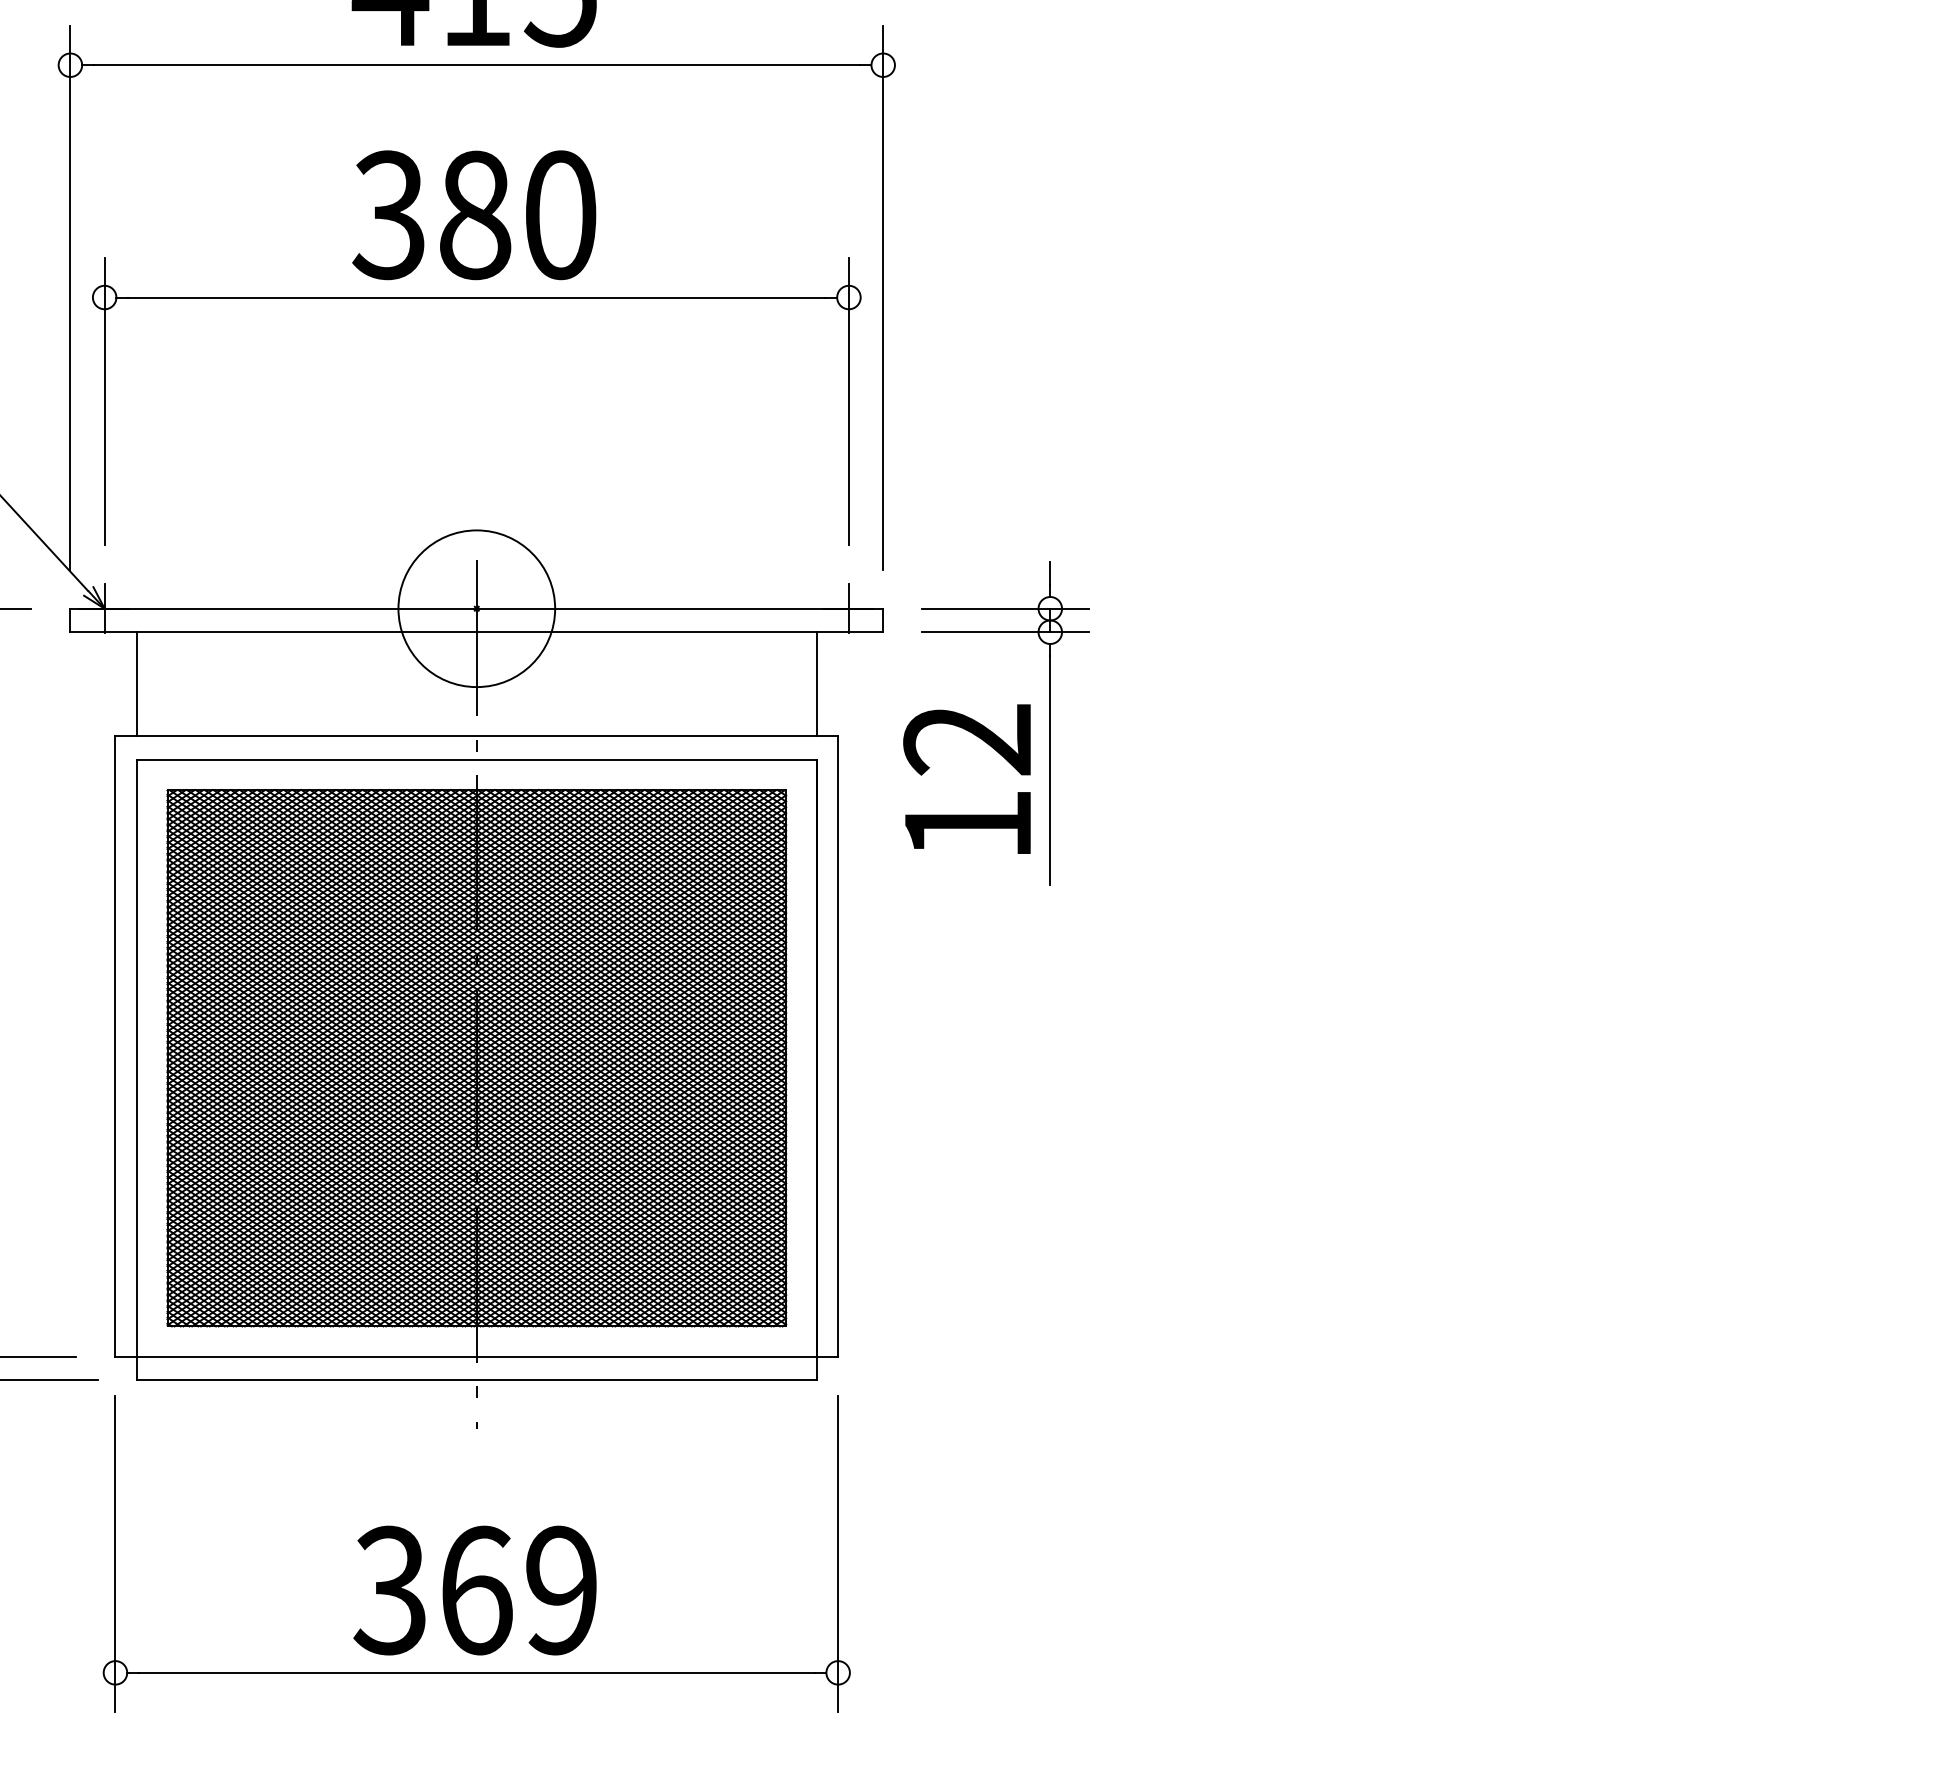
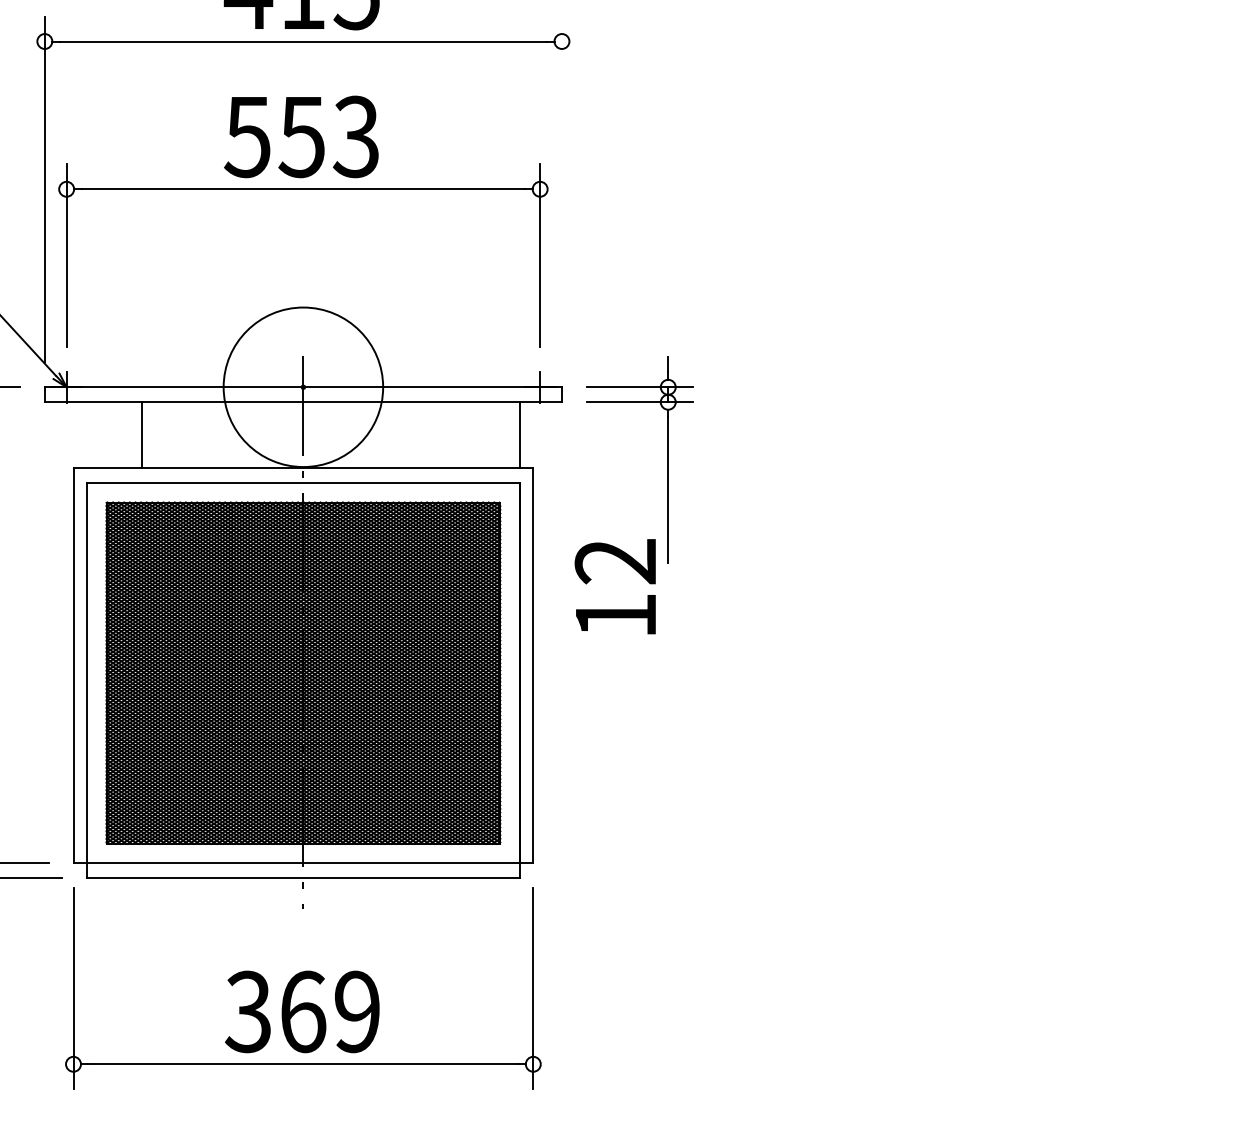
text: (473, 214) -> (301, 136), 380 -> 553
line: (882, 297) -> (561, 189), removed
circle: (476, 609) -> (303, 387), size x1.6
line: (137, 684) -> (142, 435), moved
text: (965, 778) -> (614, 586), moved

